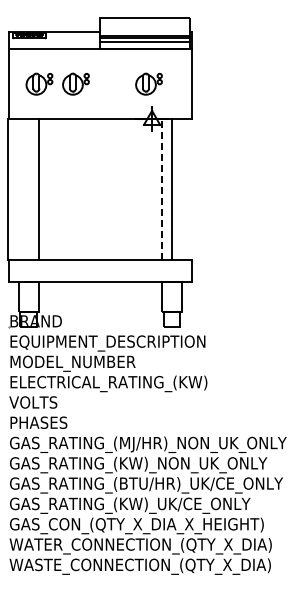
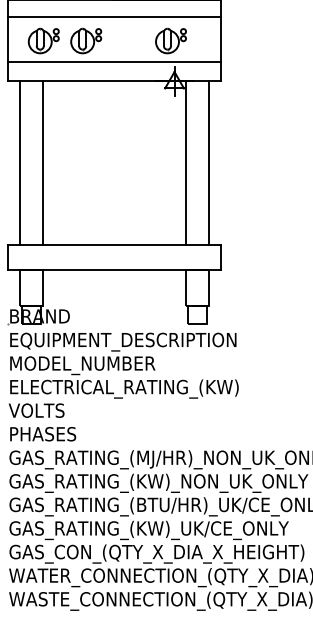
line: (100, 63) -> (114, 17), added
line: (100, 102) -> (114, 62), added
line: (8, 188) -> (20, 162), moved
line: (162, 188) -> (186, 162), dashed -> solid
line: (171, 188) -> (208, 162), moved

